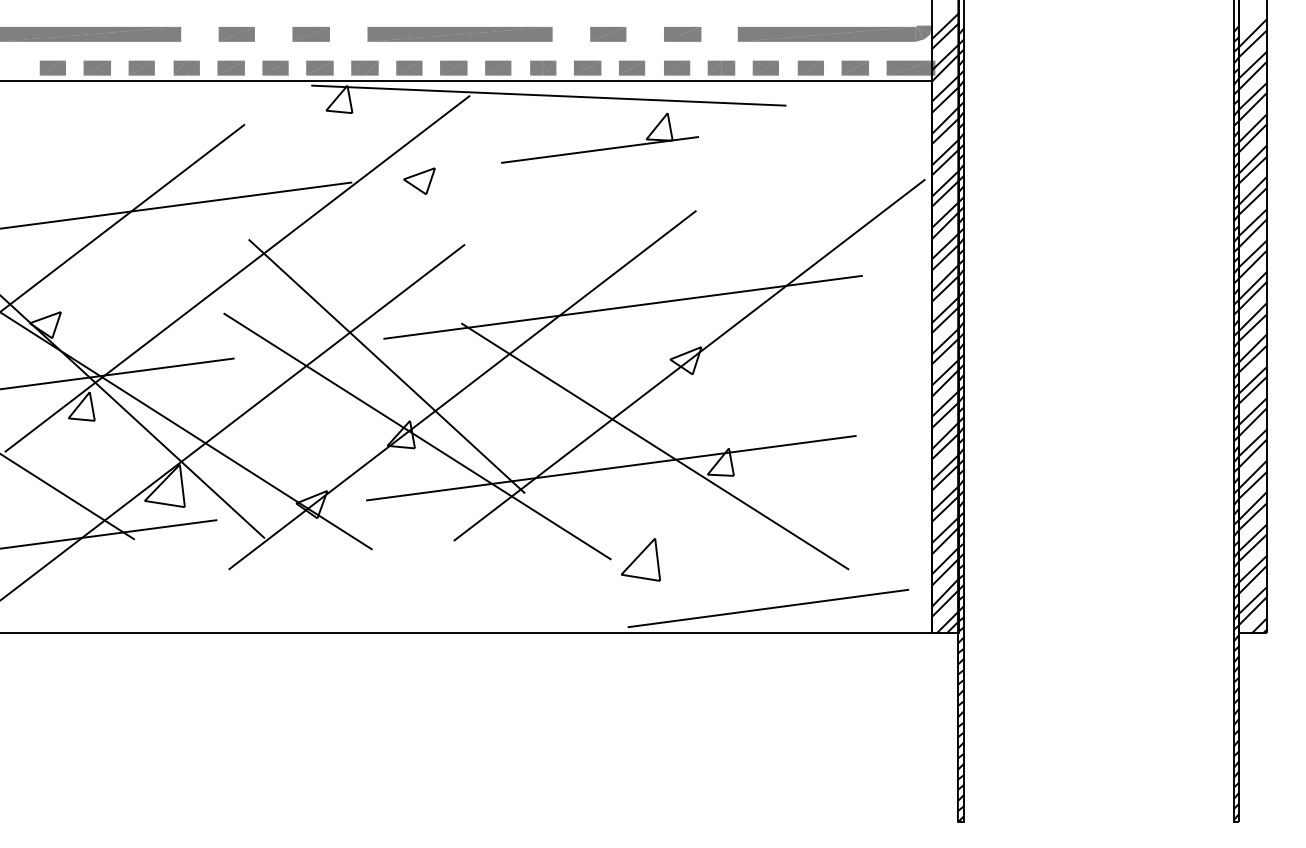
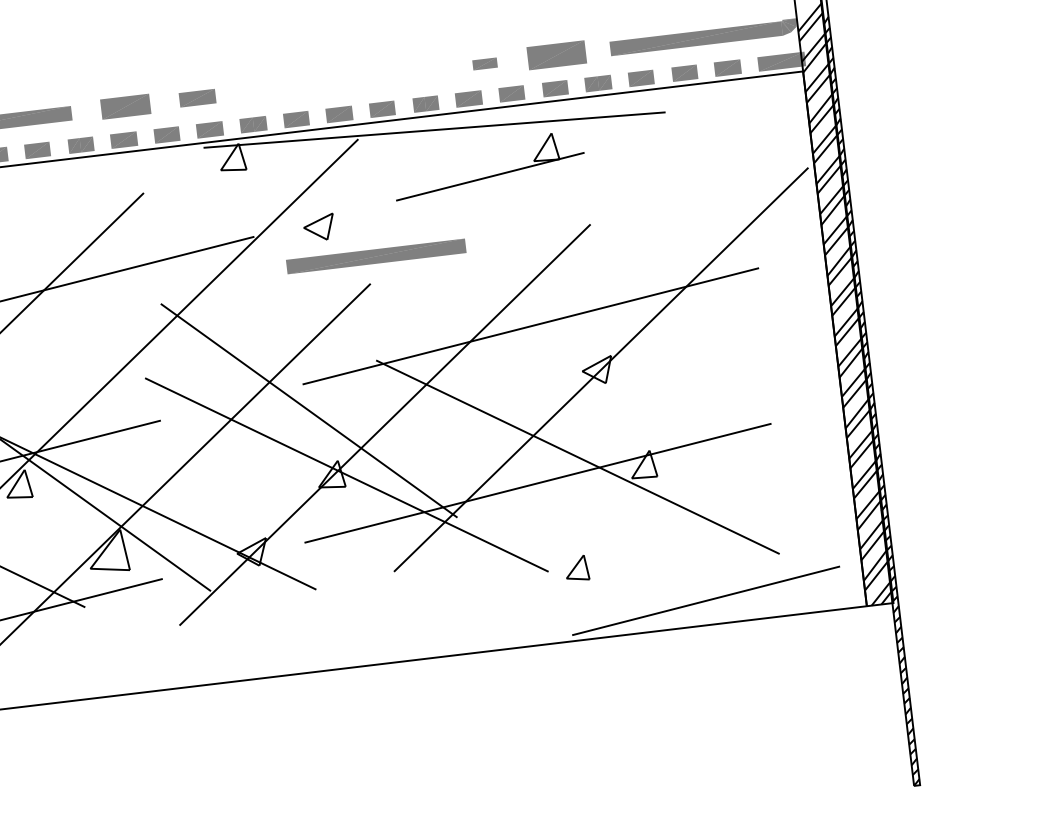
part: (236, 34) -> (125, 106), size x1.4
part: (459, 34) -> (375, 256), moved
part: (608, 34) -> (485, 64), size x0.7
part: (682, 34) -> (556, 55), size x1.6
part: (640, 559) -> (576, 568), size x0.6

